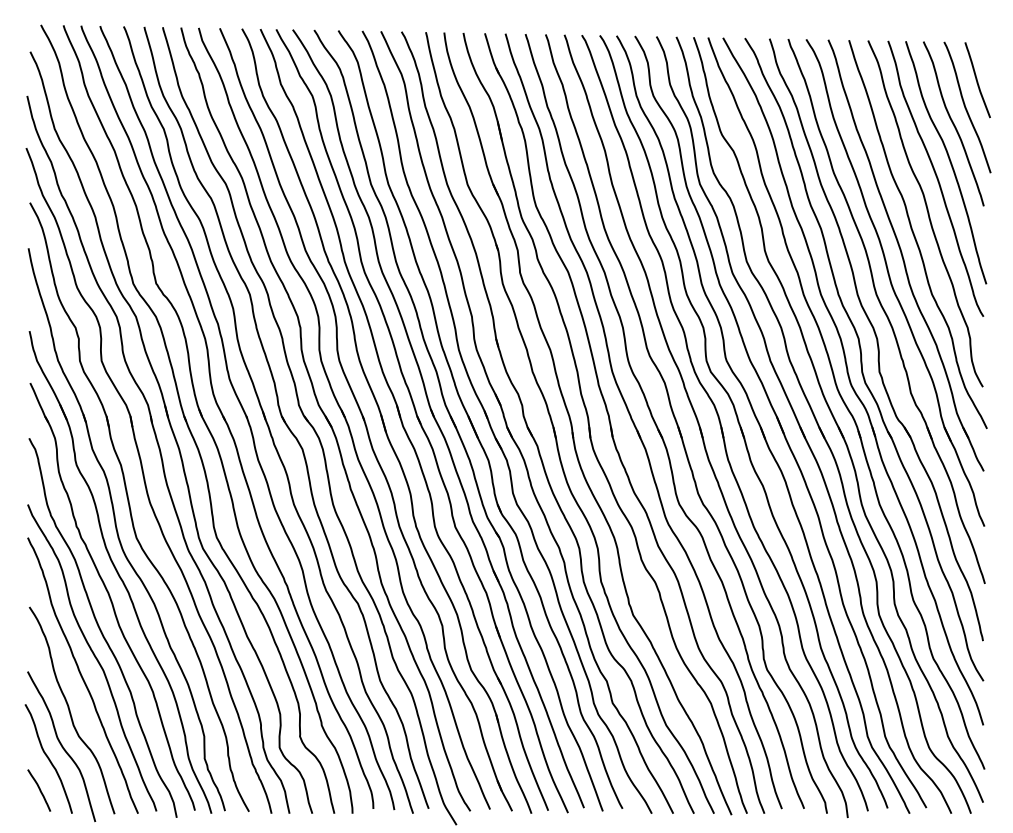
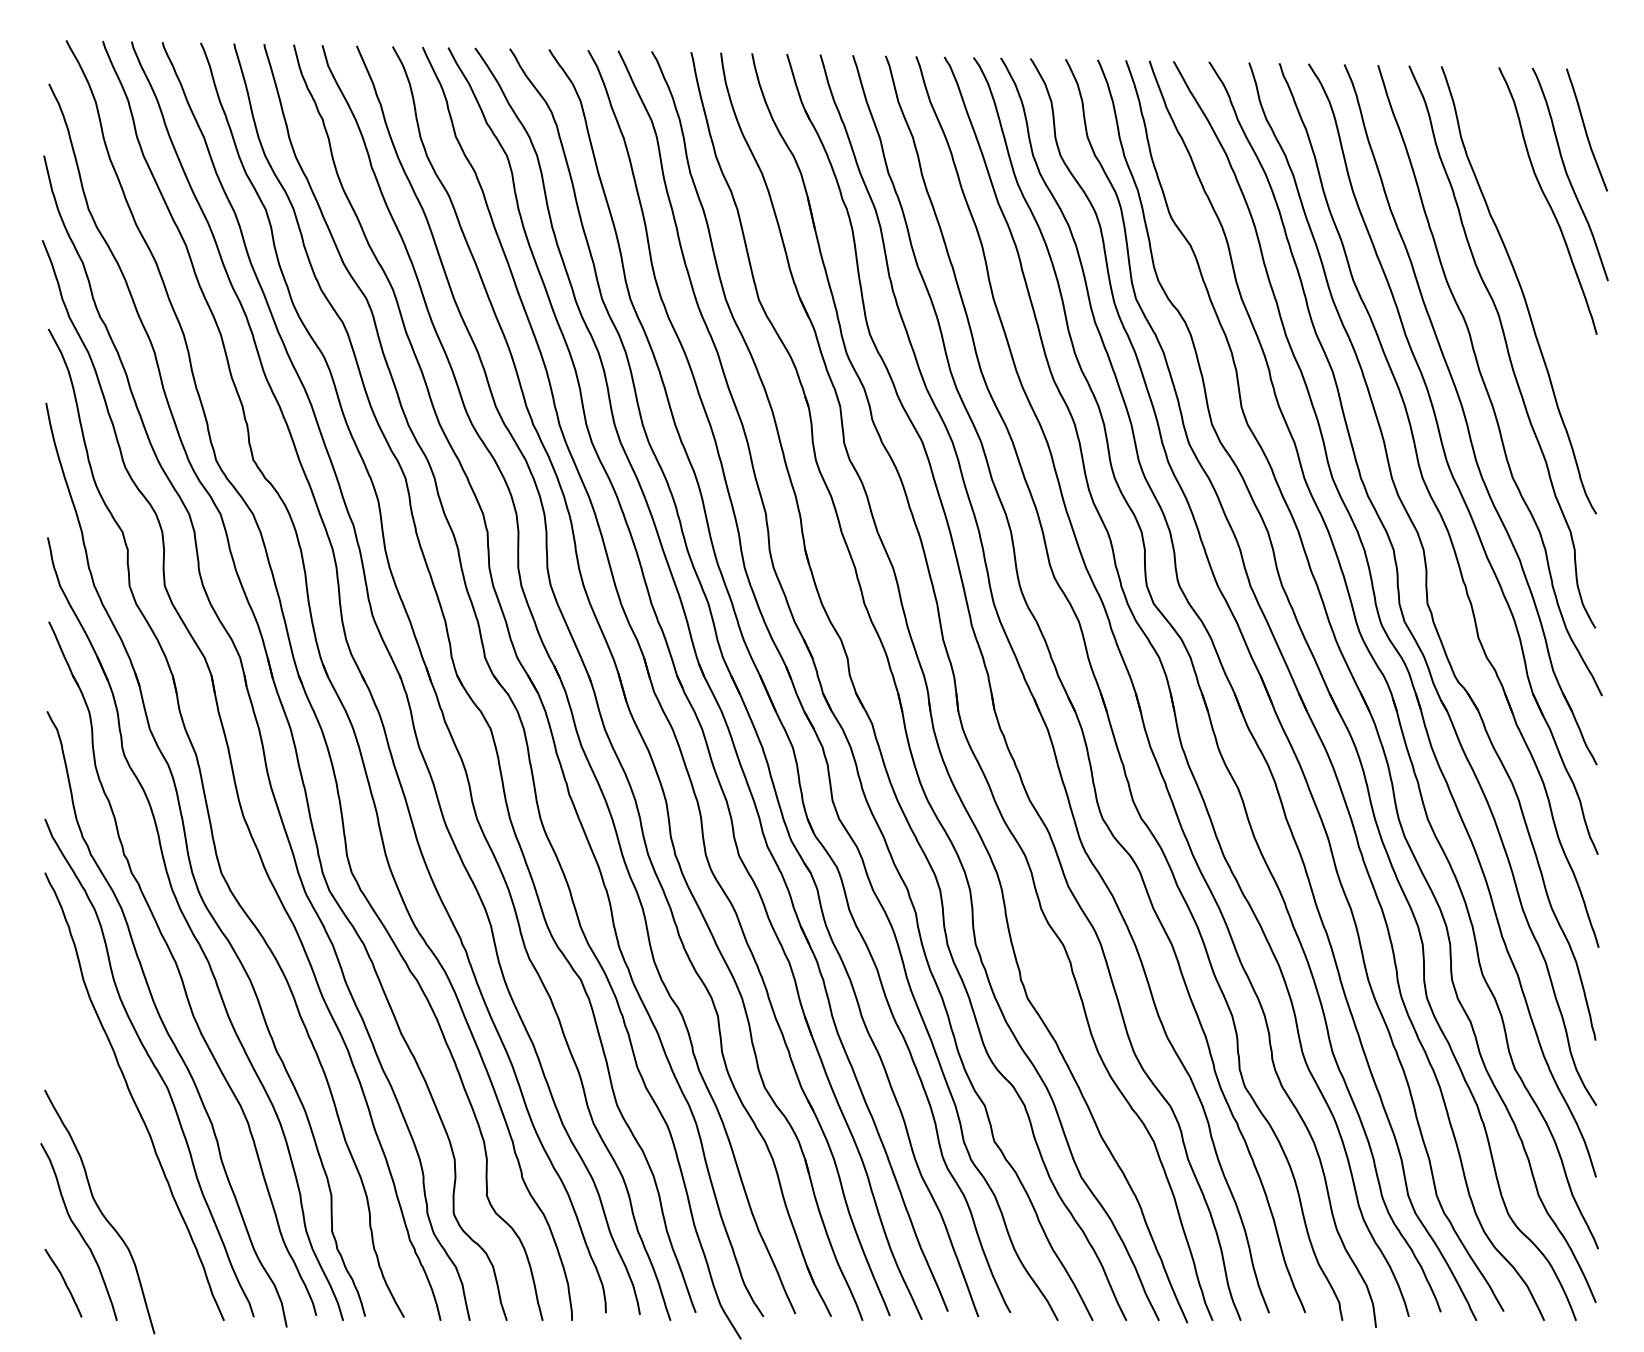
curve: (949, 162) -> (1541, 263), removed
curve: (70, 710) -> (114, 1153), removed

